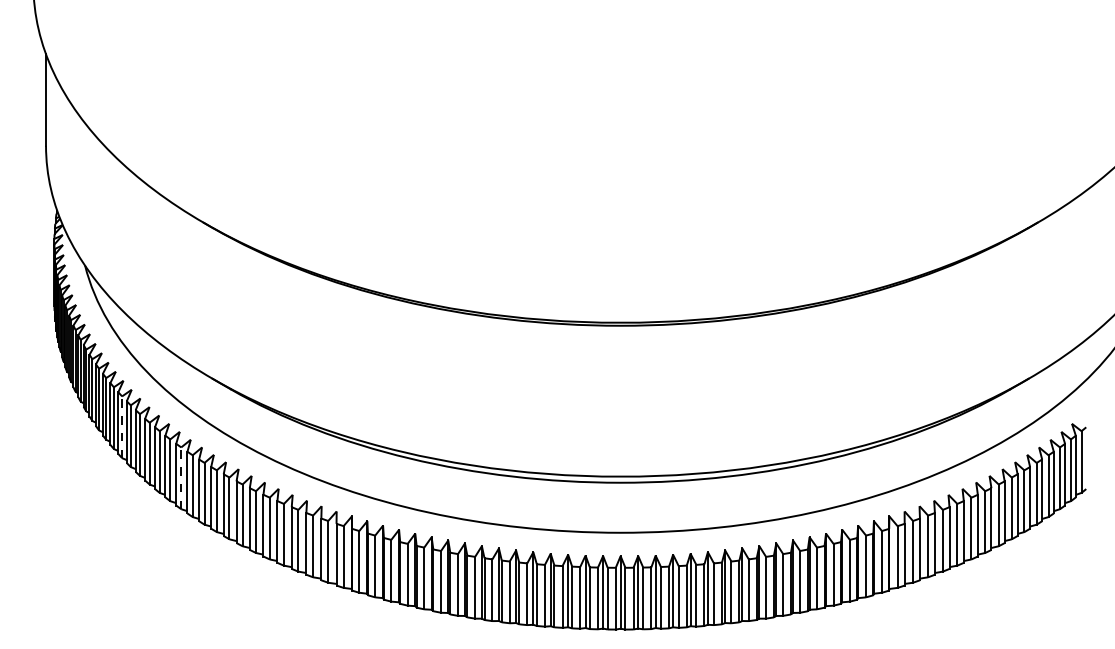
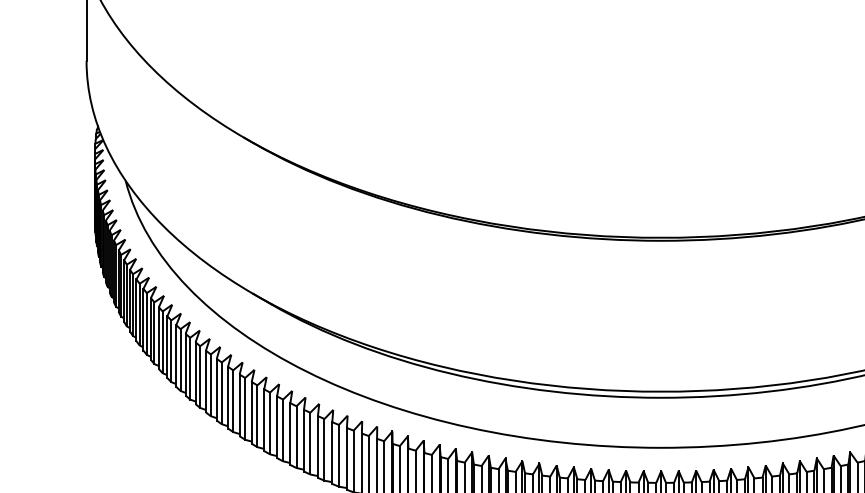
line: (122, 427) -> (163, 342), dashed -> solid
line: (181, 478) -> (222, 393), dashed -> solid

